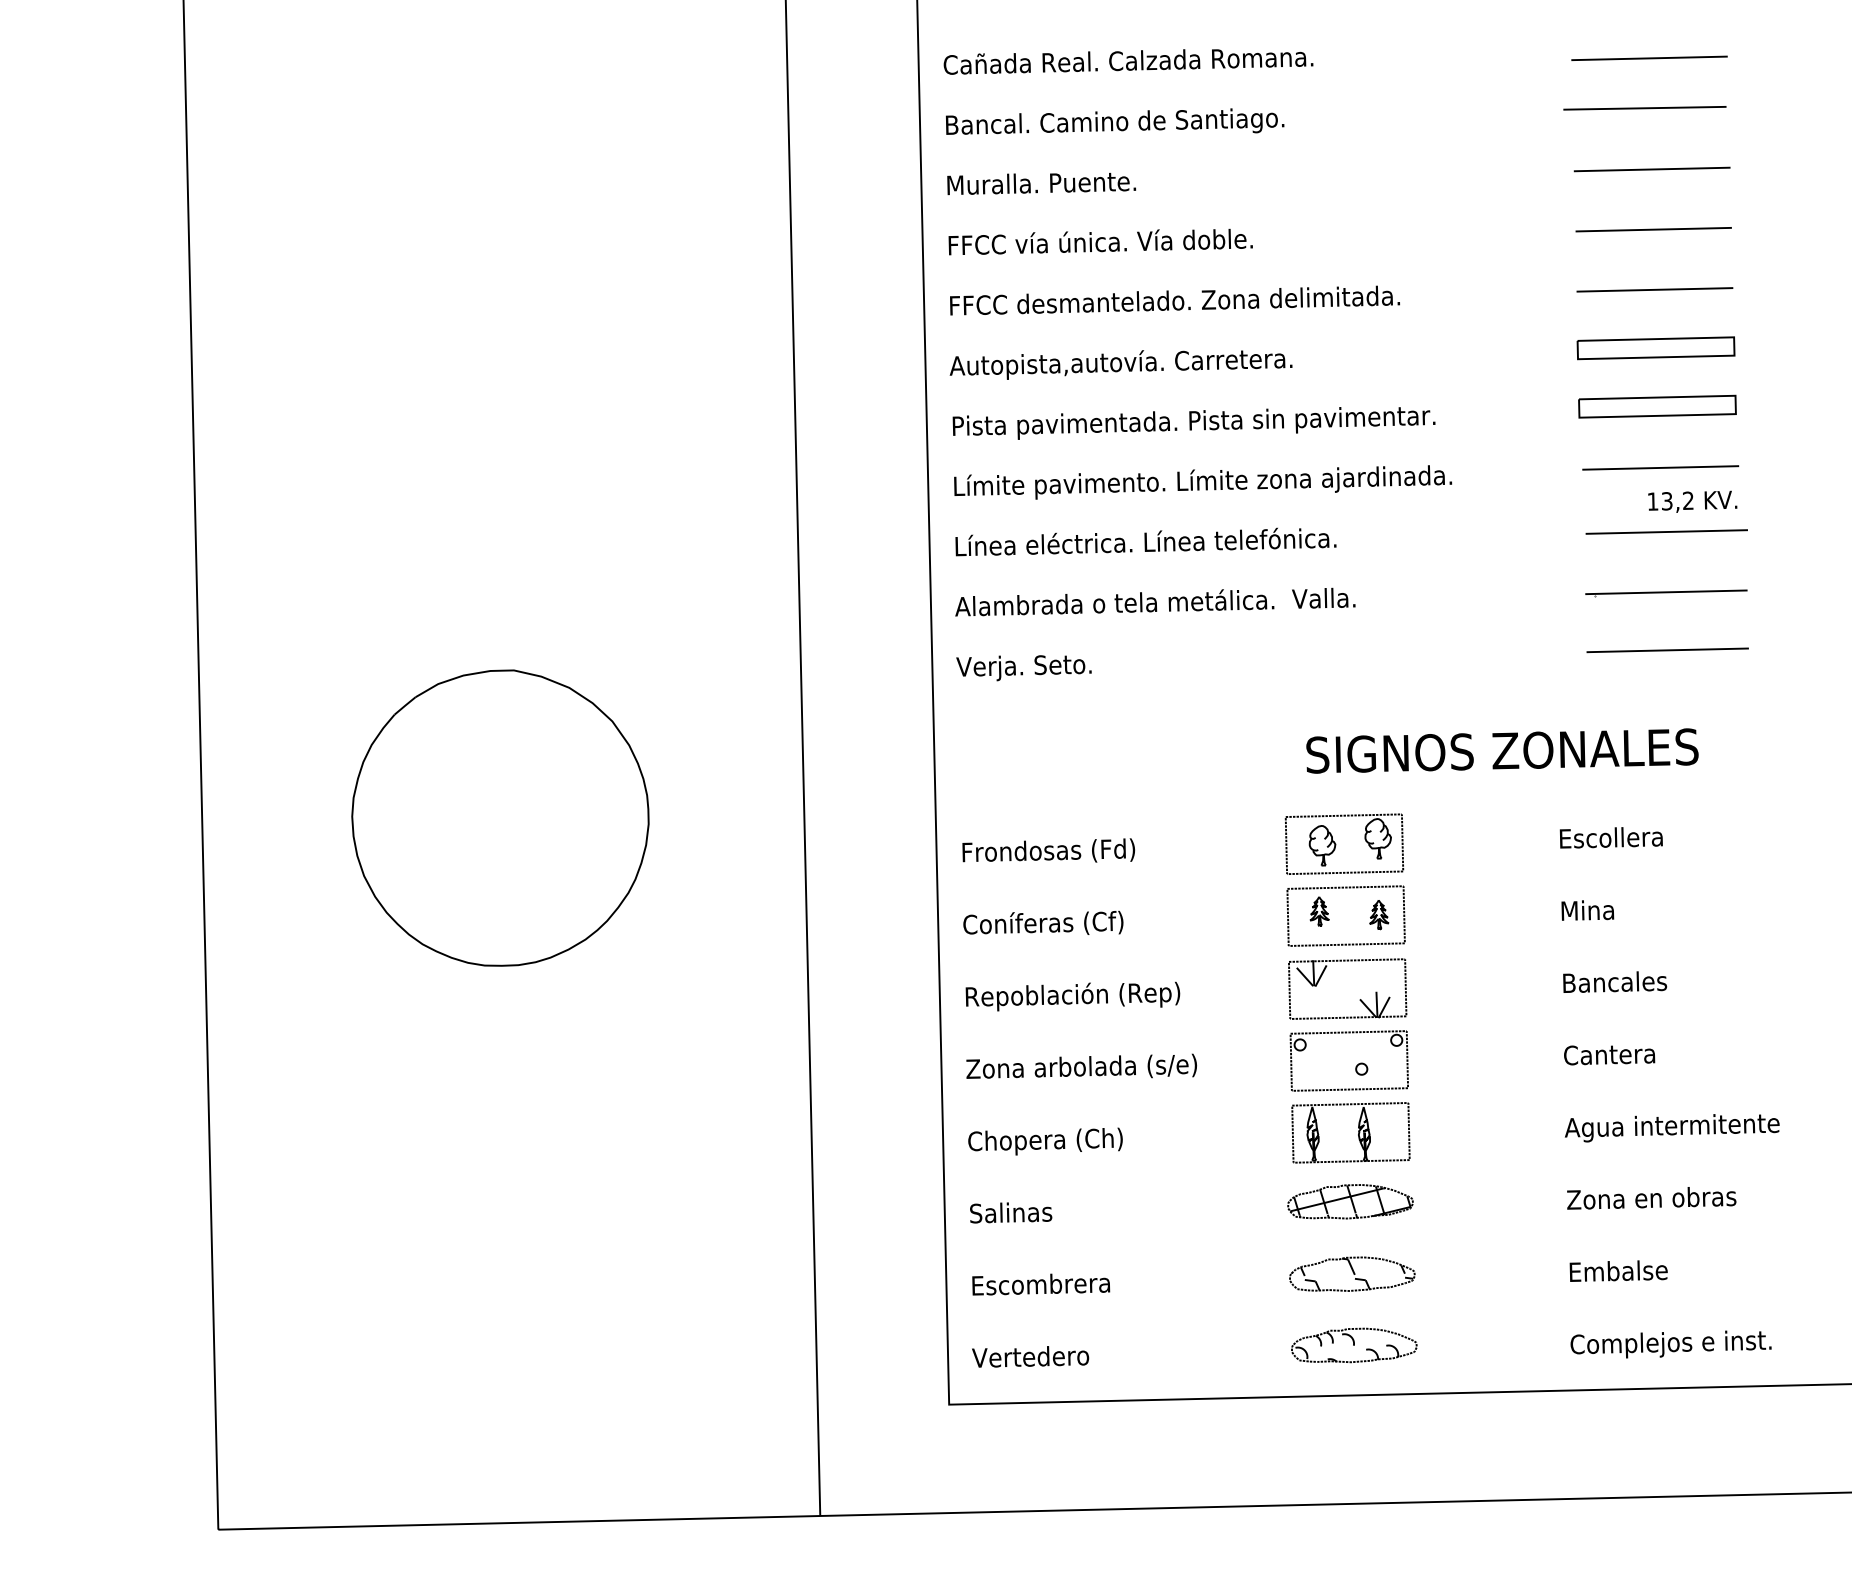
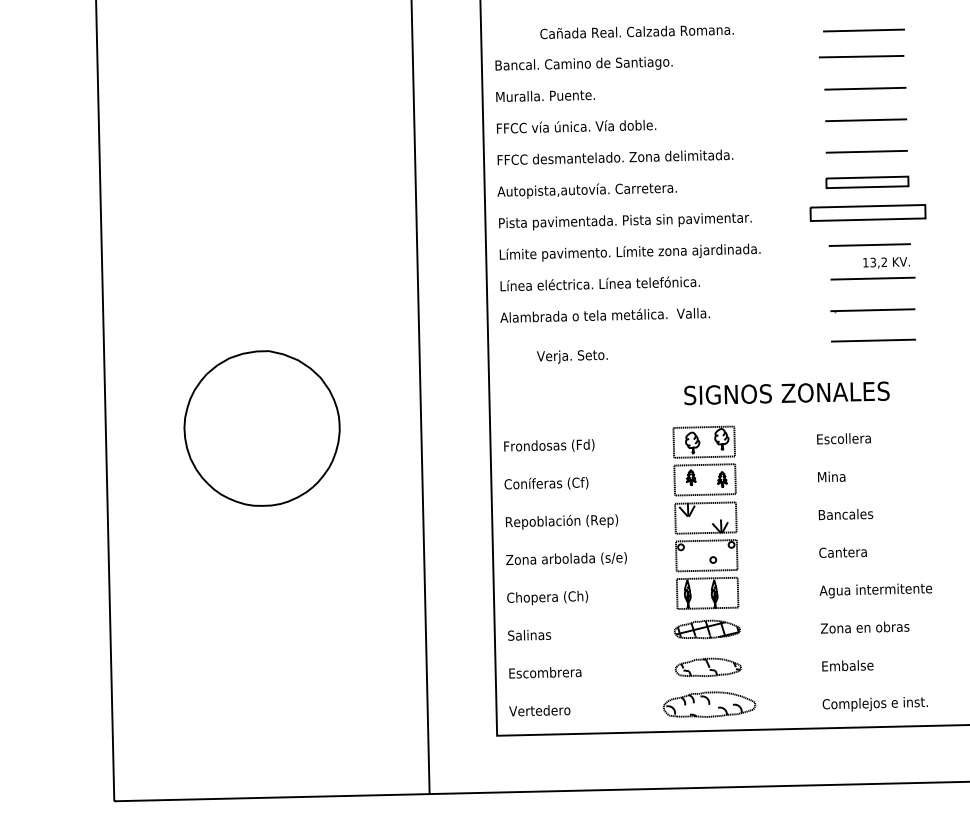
text: (1127, 62) -> (636, 32), moved
part: (1658, 405) -> (868, 212), size x1.4
text: (1024, 667) -> (572, 356), moved
part: (1352, 1344) -> (708, 704), size x1.4

